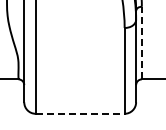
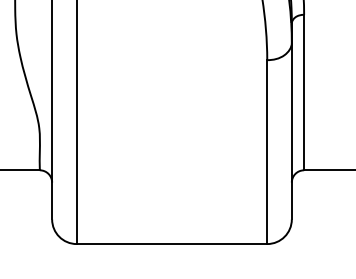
line: (141, 42) -> (303, 91), dashed -> solid
line: (80, 113) -> (172, 243), dashed -> solid

